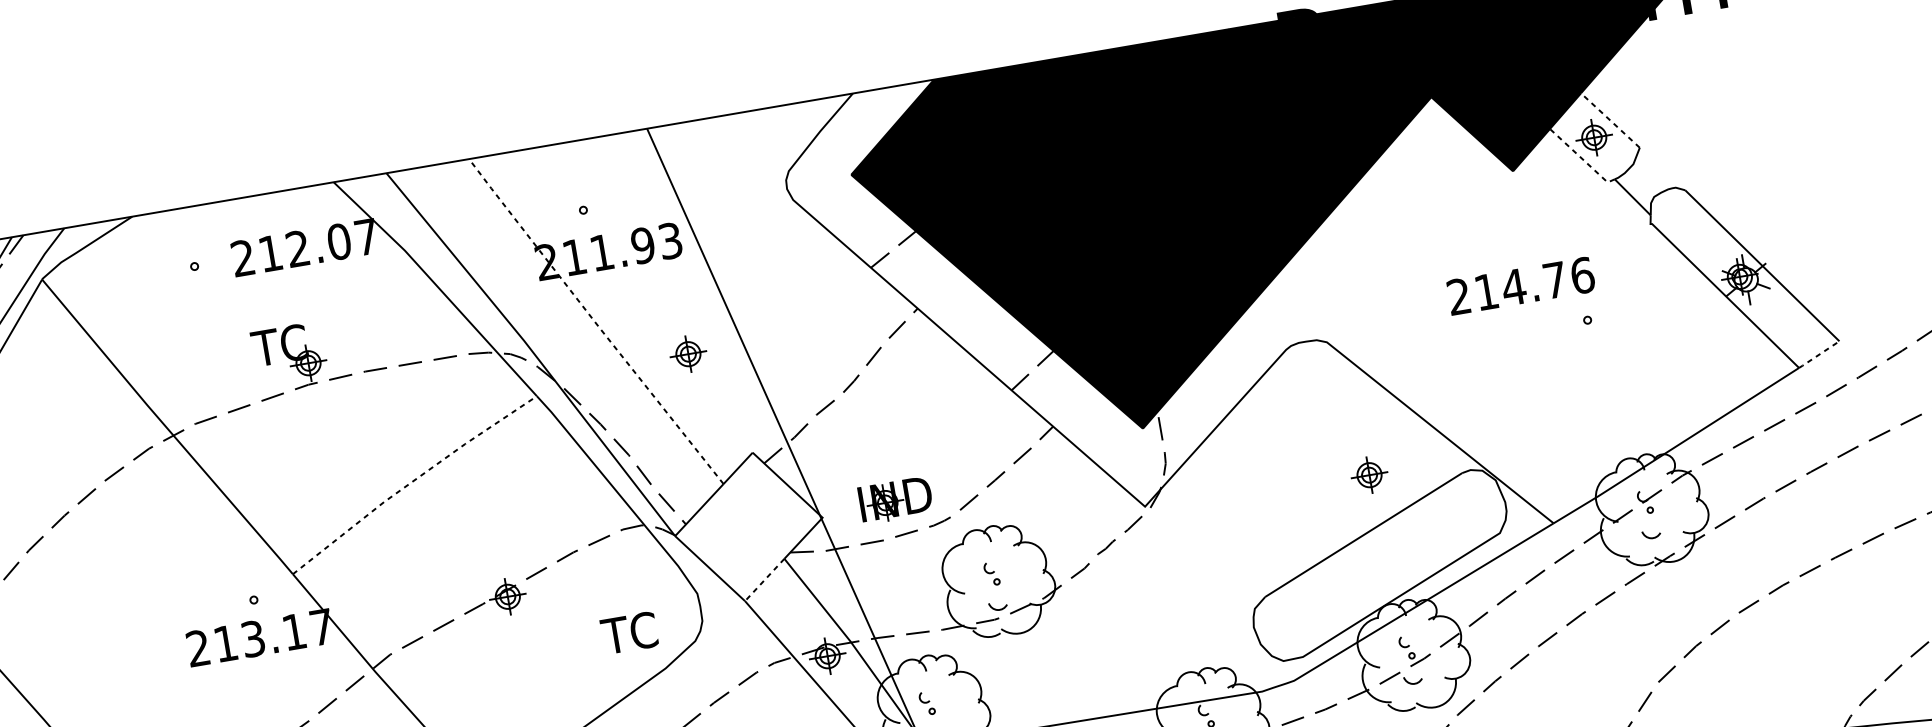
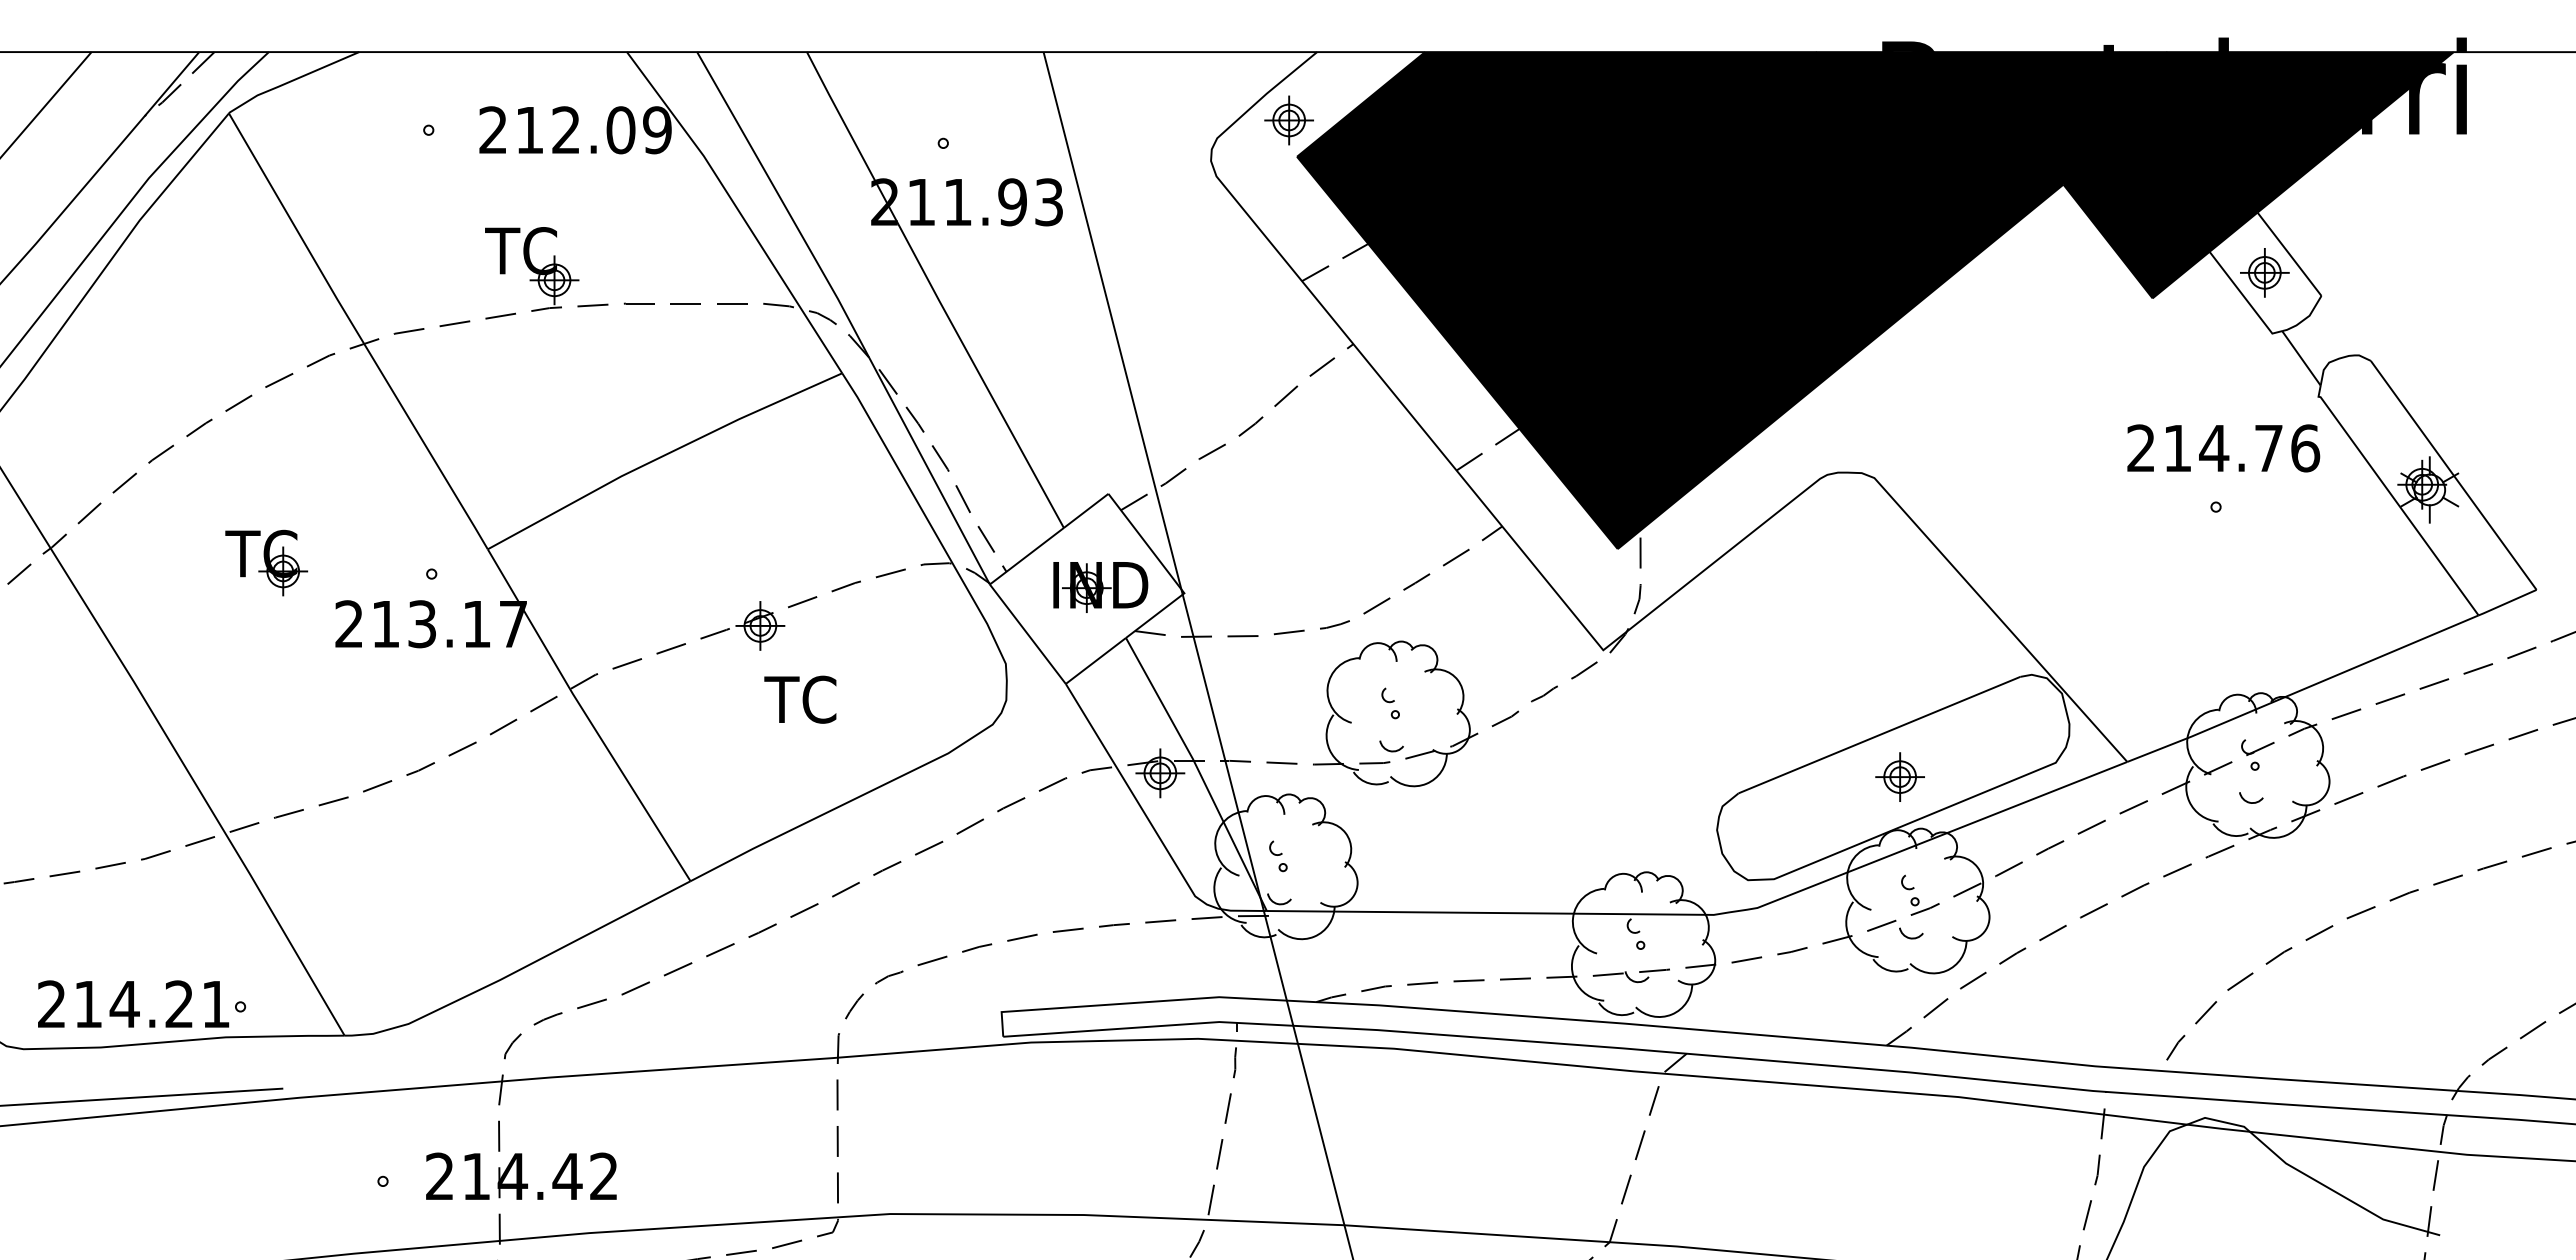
line: (1610, 120) -> (2289, 254), dashed -> solid
line: (1582, 158) -> (2244, 297), dashed -> solid
text: (366, 237) -> (657, 130), 212.07 -> 212.09
text: (1521, 286) -> (2223, 448), moved
line: (594, 322) -> (933, 290), dashed -> solid
part: (687, 354) -> (1288, 120), moved
line: (1819, 354) -> (2507, 602), dashed -> solid
part: (1368, 474) -> (1899, 776), moved
line: (412, 481) -> (662, 456), dashed -> solid
part: (895, 500) -> (1100, 587), moved
line: (764, 579) -> (1095, 660), dashed -> solid
part: (128, 612) -> (266, 562), added
text: (629, 632) -> (800, 699), moved

